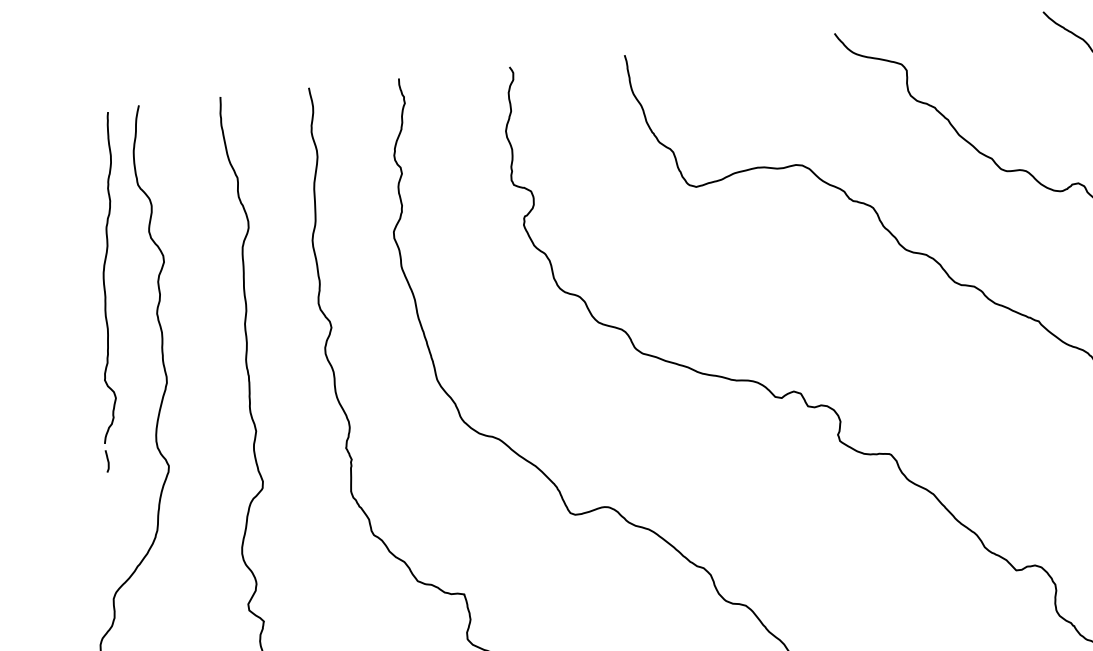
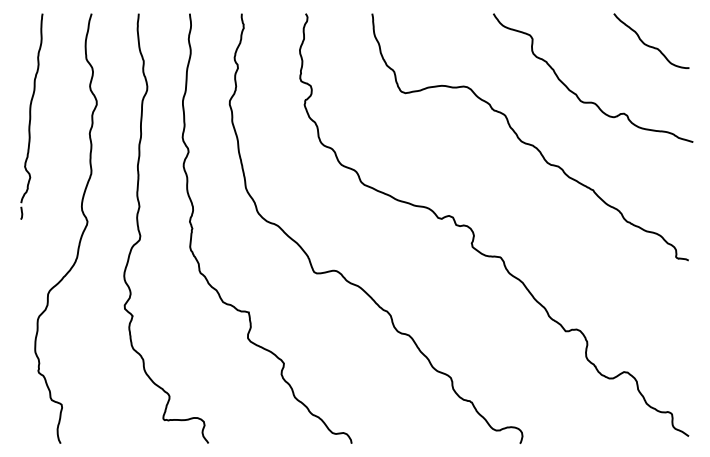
part: (107, 292) -> (31, 116), moved

